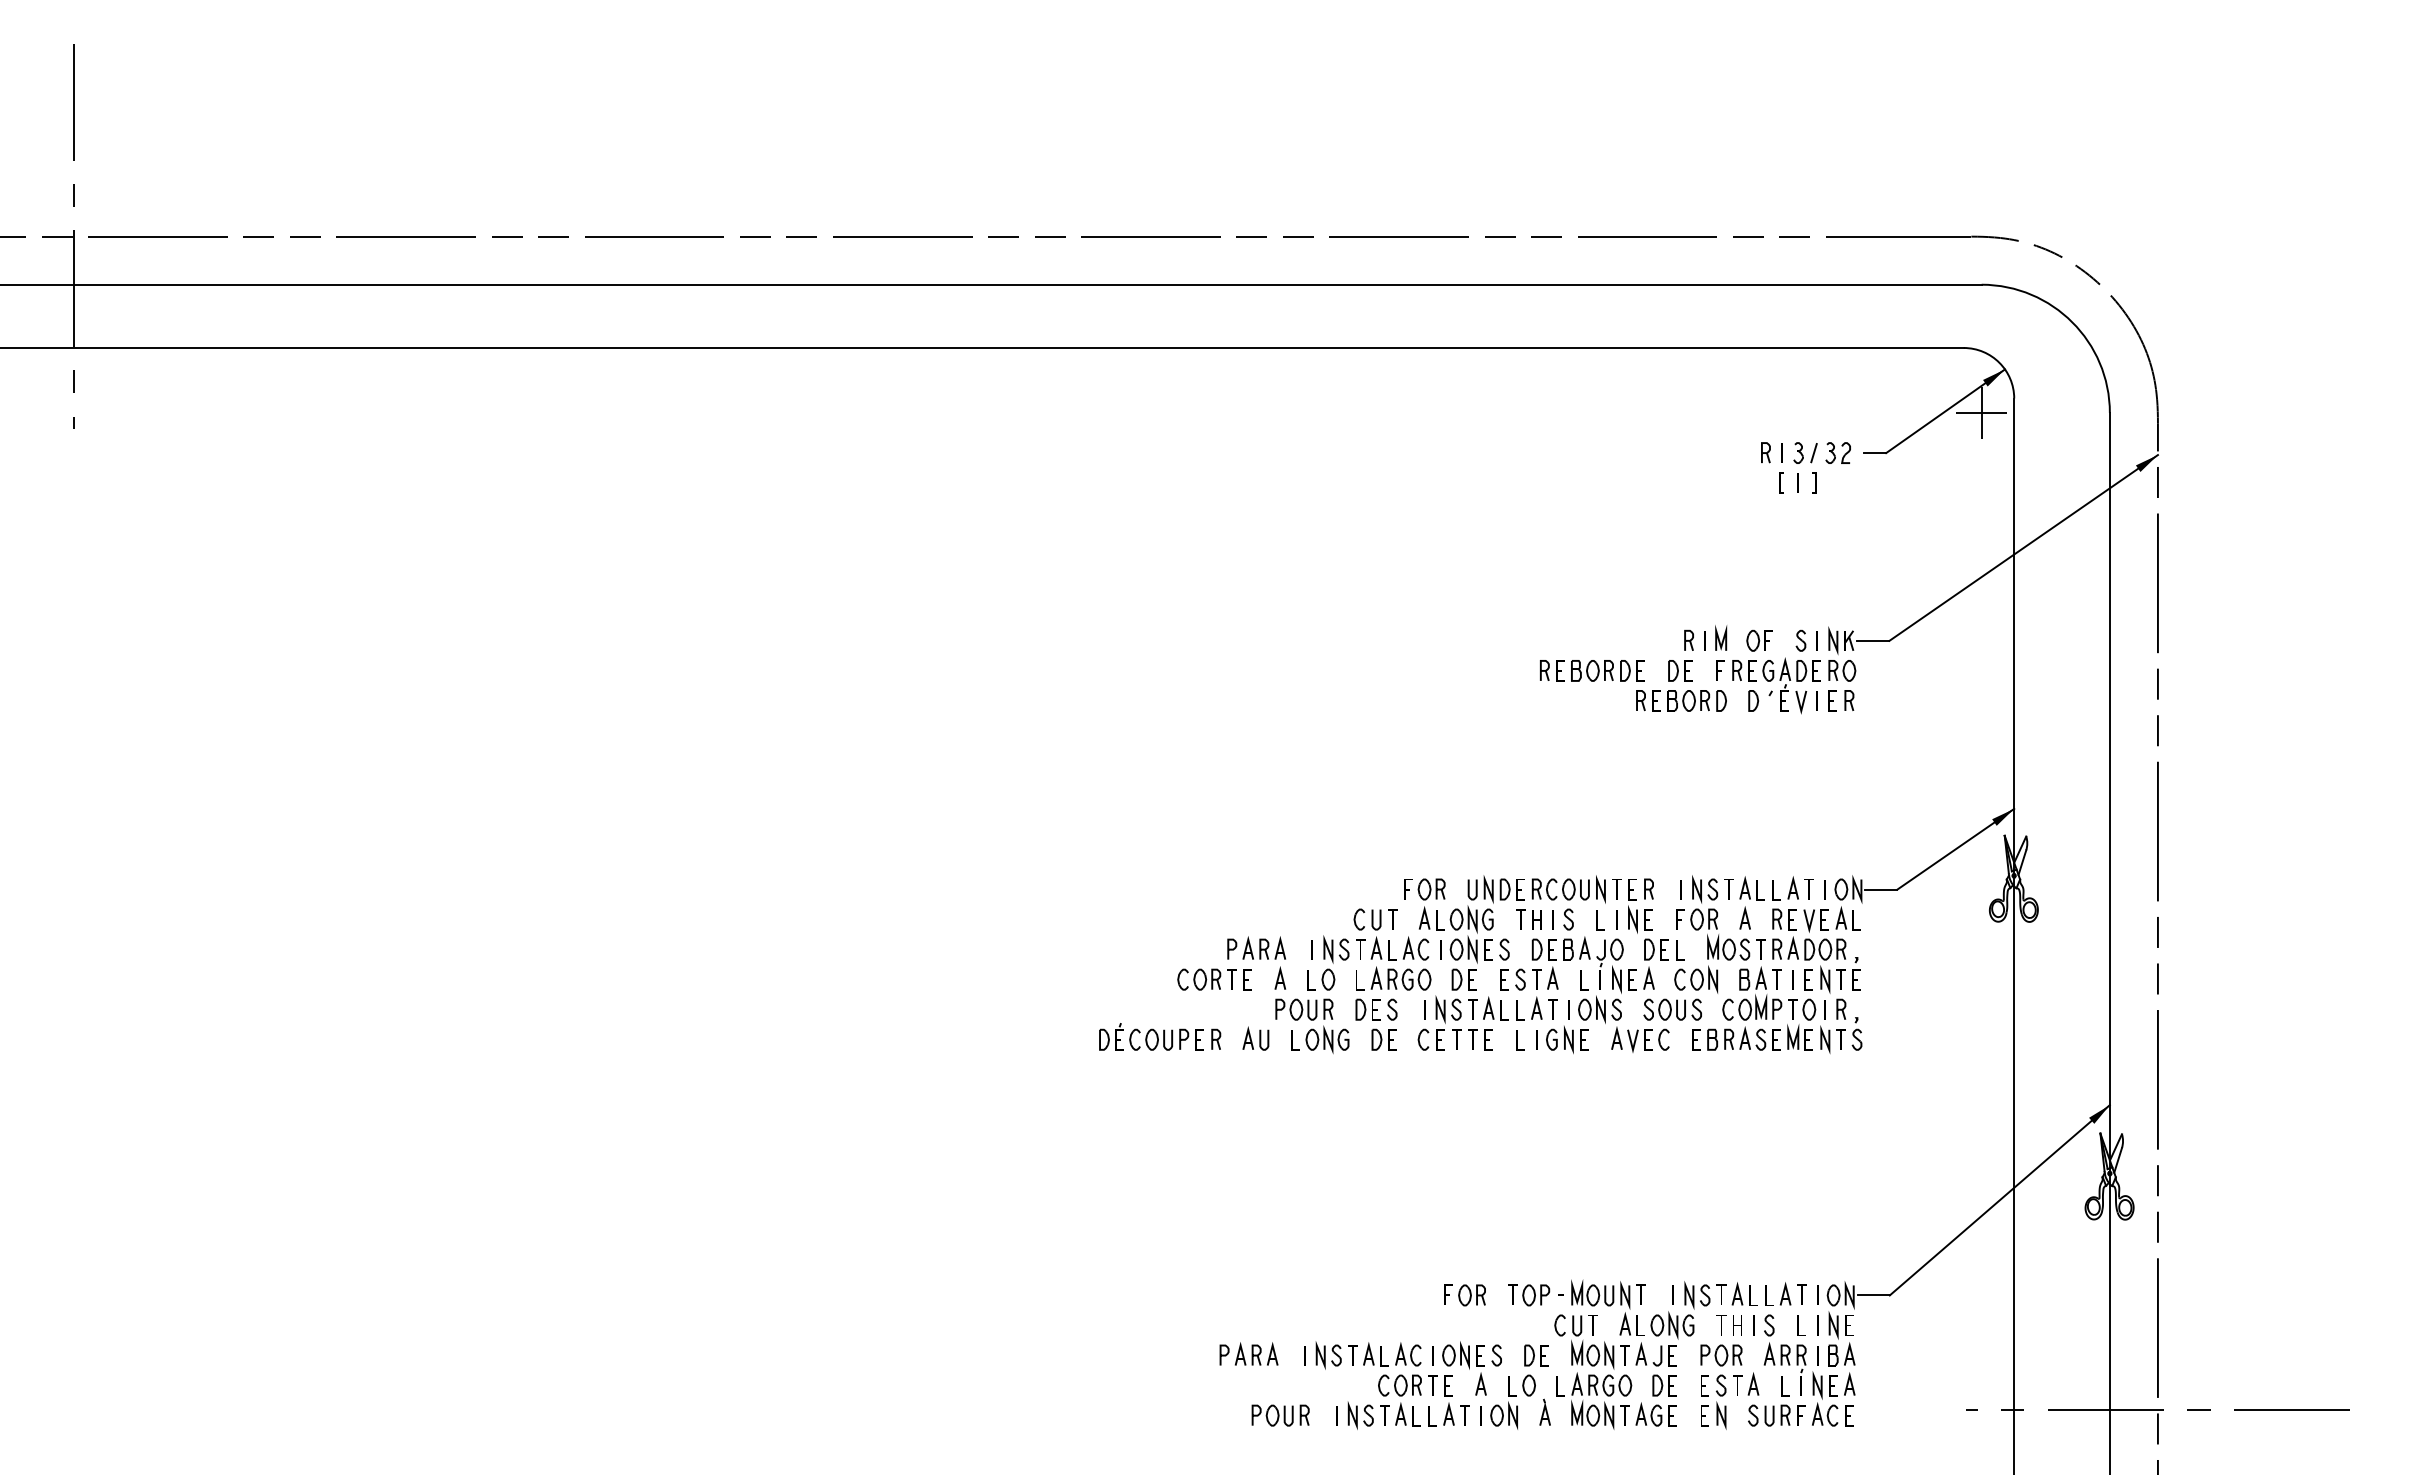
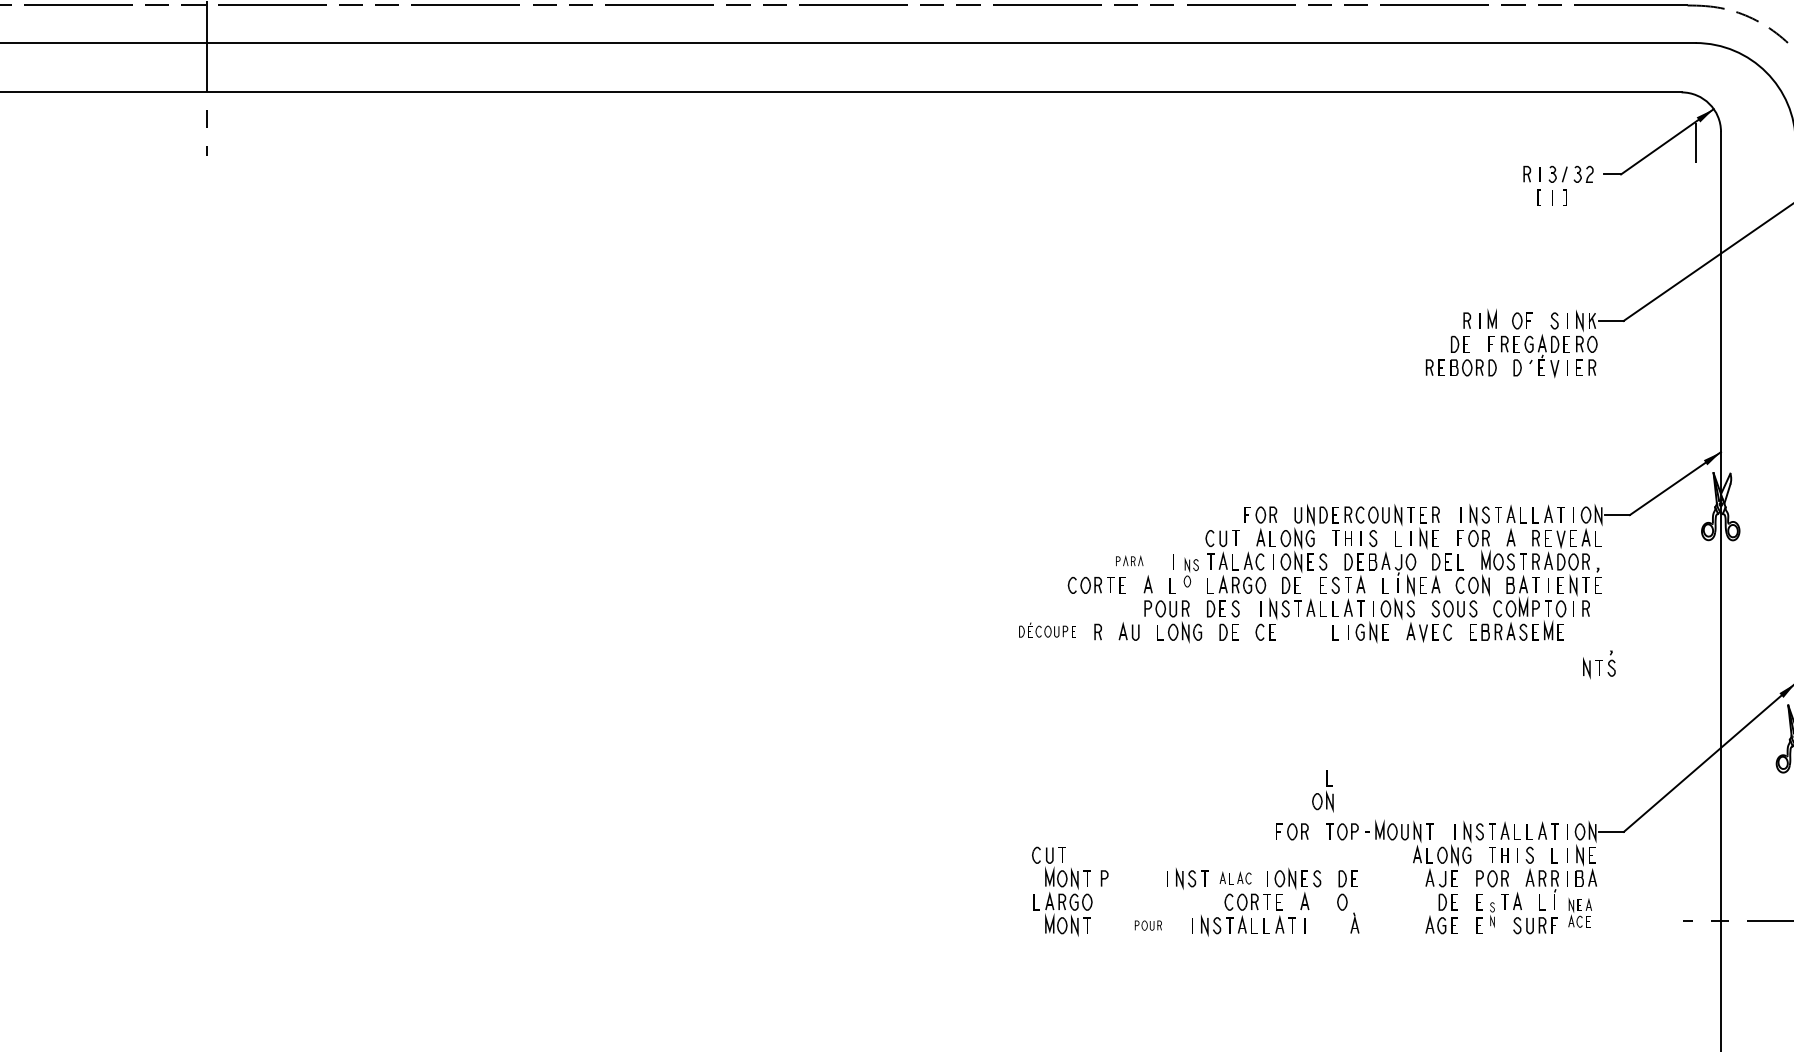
line: (1981, 412) -> (1695, 142), removed
part: (1592, 670) -> (1391, 344), removed
part: (1256, 947) -> (1129, 560), size x0.6
part: (1335, 962) -> (1191, 572), size x0.7
part: (1841, 1035) -> (1599, 664), moved
part: (1151, 1036) -> (1047, 629), size x0.7
part: (1472, 1039) -> (1298, 632), removed
part: (1256, 1353) -> (1129, 877), removed
part: (1392, 1354) -> (1235, 877), size x0.7
part: (1593, 1371) -> (1062, 891), moved
part: (1833, 1398) -> (1579, 912), size x0.7
part: (1721, 1401) -> (1492, 914), size x0.6
part: (1503, 1402) -> (1322, 791), moved
part: (1280, 1415) -> (1148, 925), size x0.6

